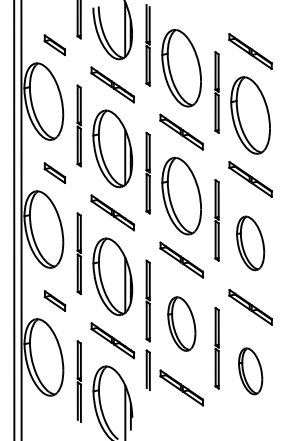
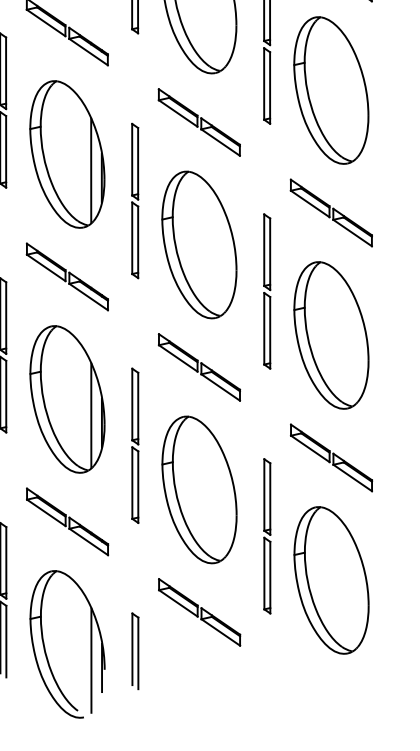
part: (250, 243) -> (331, 335), size x1.43
part: (181, 323) -> (198, 488), size x1.43
part: (147, 369) -> (133, 649), moved
part: (250, 371) -> (331, 580), size x1.67

